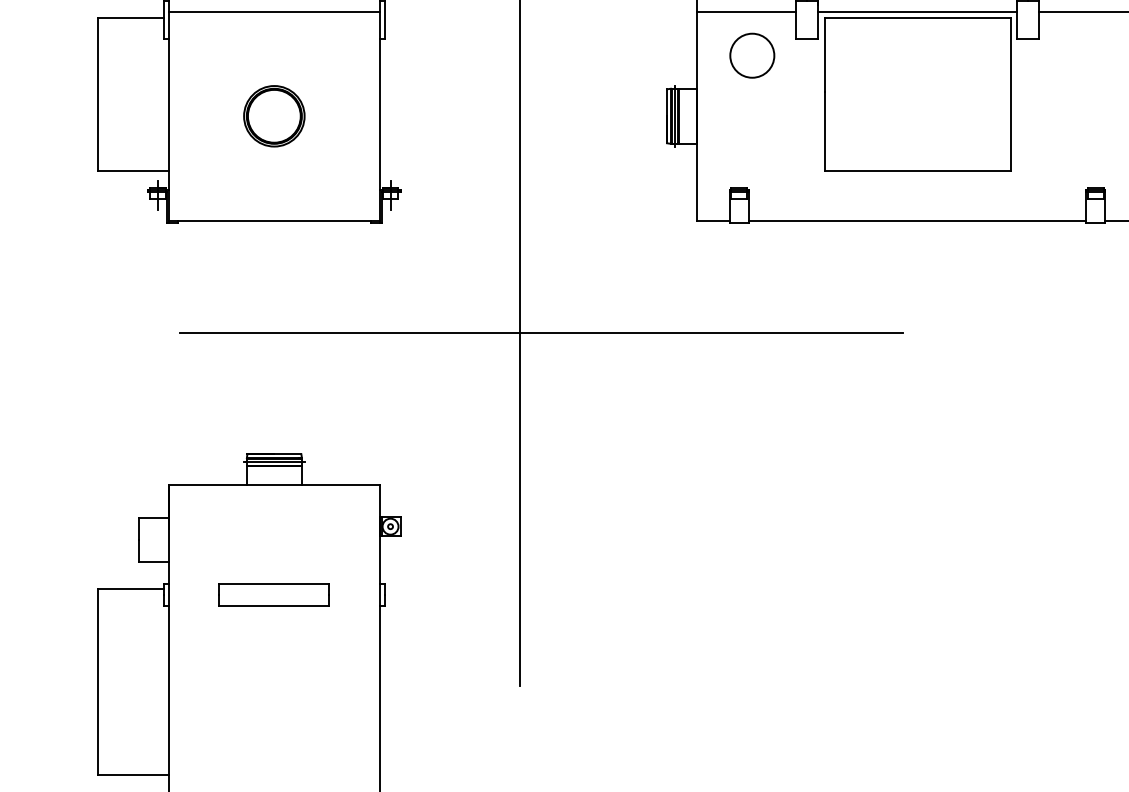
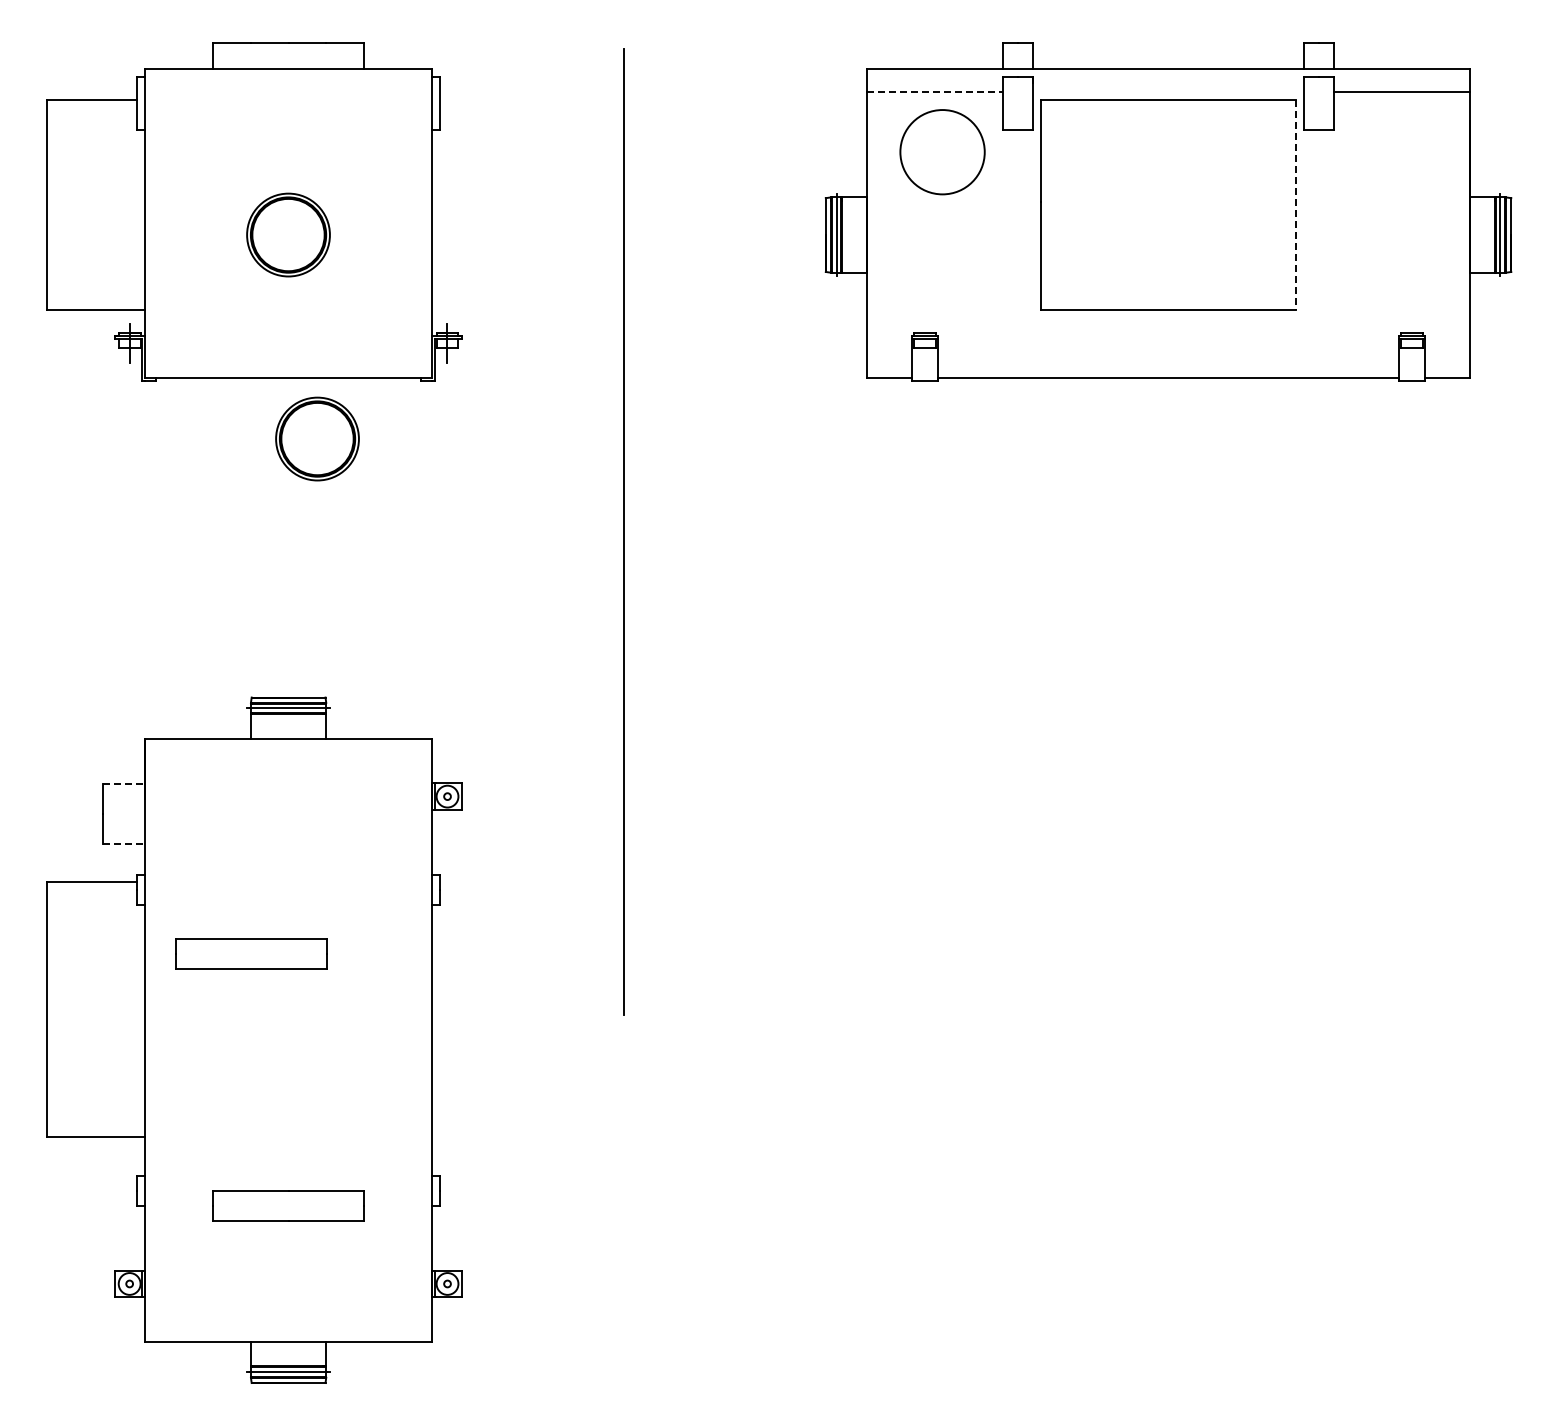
line: (274, 11) -> (288, 91), removed
line: (747, 11) -> (935, 91), solid -> dashed
line: (917, 11) -> (1168, 91), removed
circle: (752, 55) -> (942, 152), size x1.4
line: (1010, 94) -> (1295, 205), solid -> dashed
part: (295, 264) -> (317, 438), added
line: (541, 332) -> (653, 531), removed
line: (154, 517) -> (124, 784), solid -> dashed
line: (154, 561) -> (124, 844), solid -> dashed
part: (274, 594) -> (251, 953), moved

